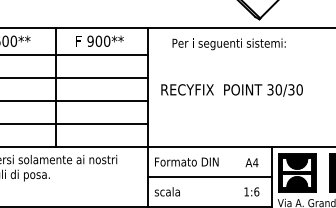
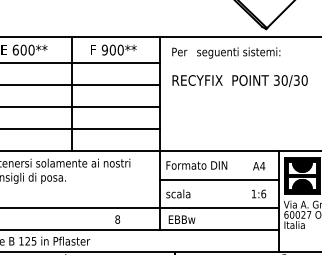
text: (229, 43) -> (226, 52), moved
text: (231, 90) -> (239, 81), moved

